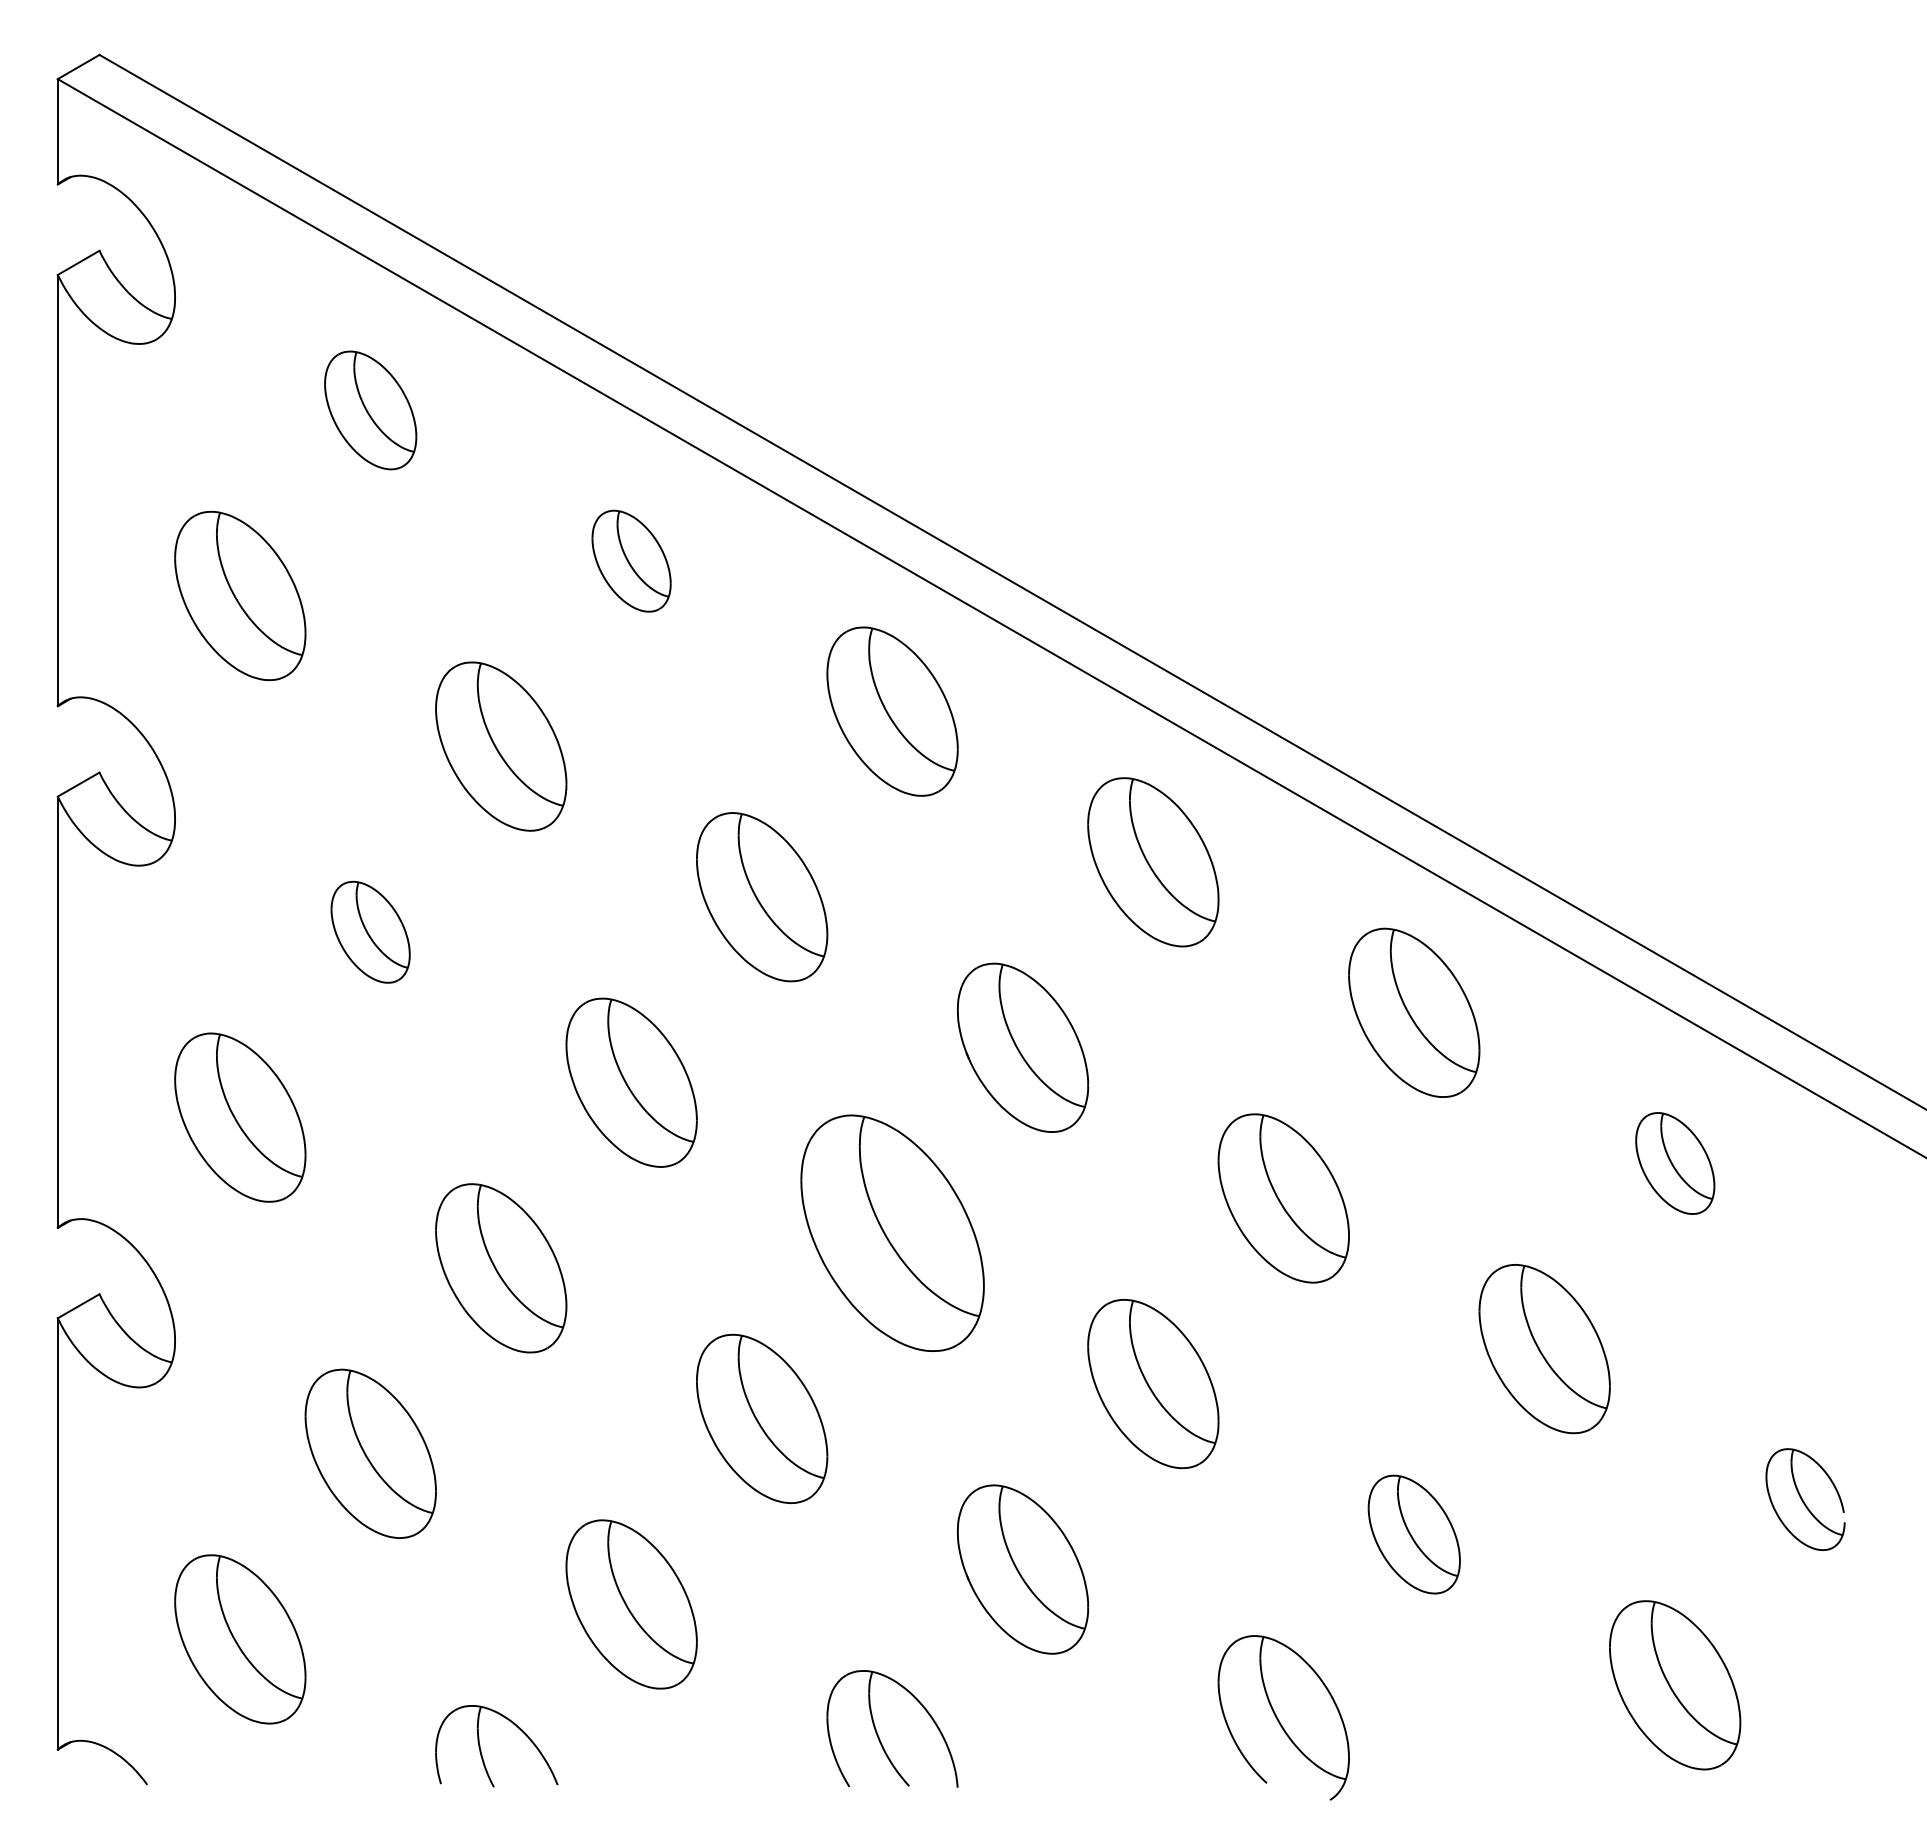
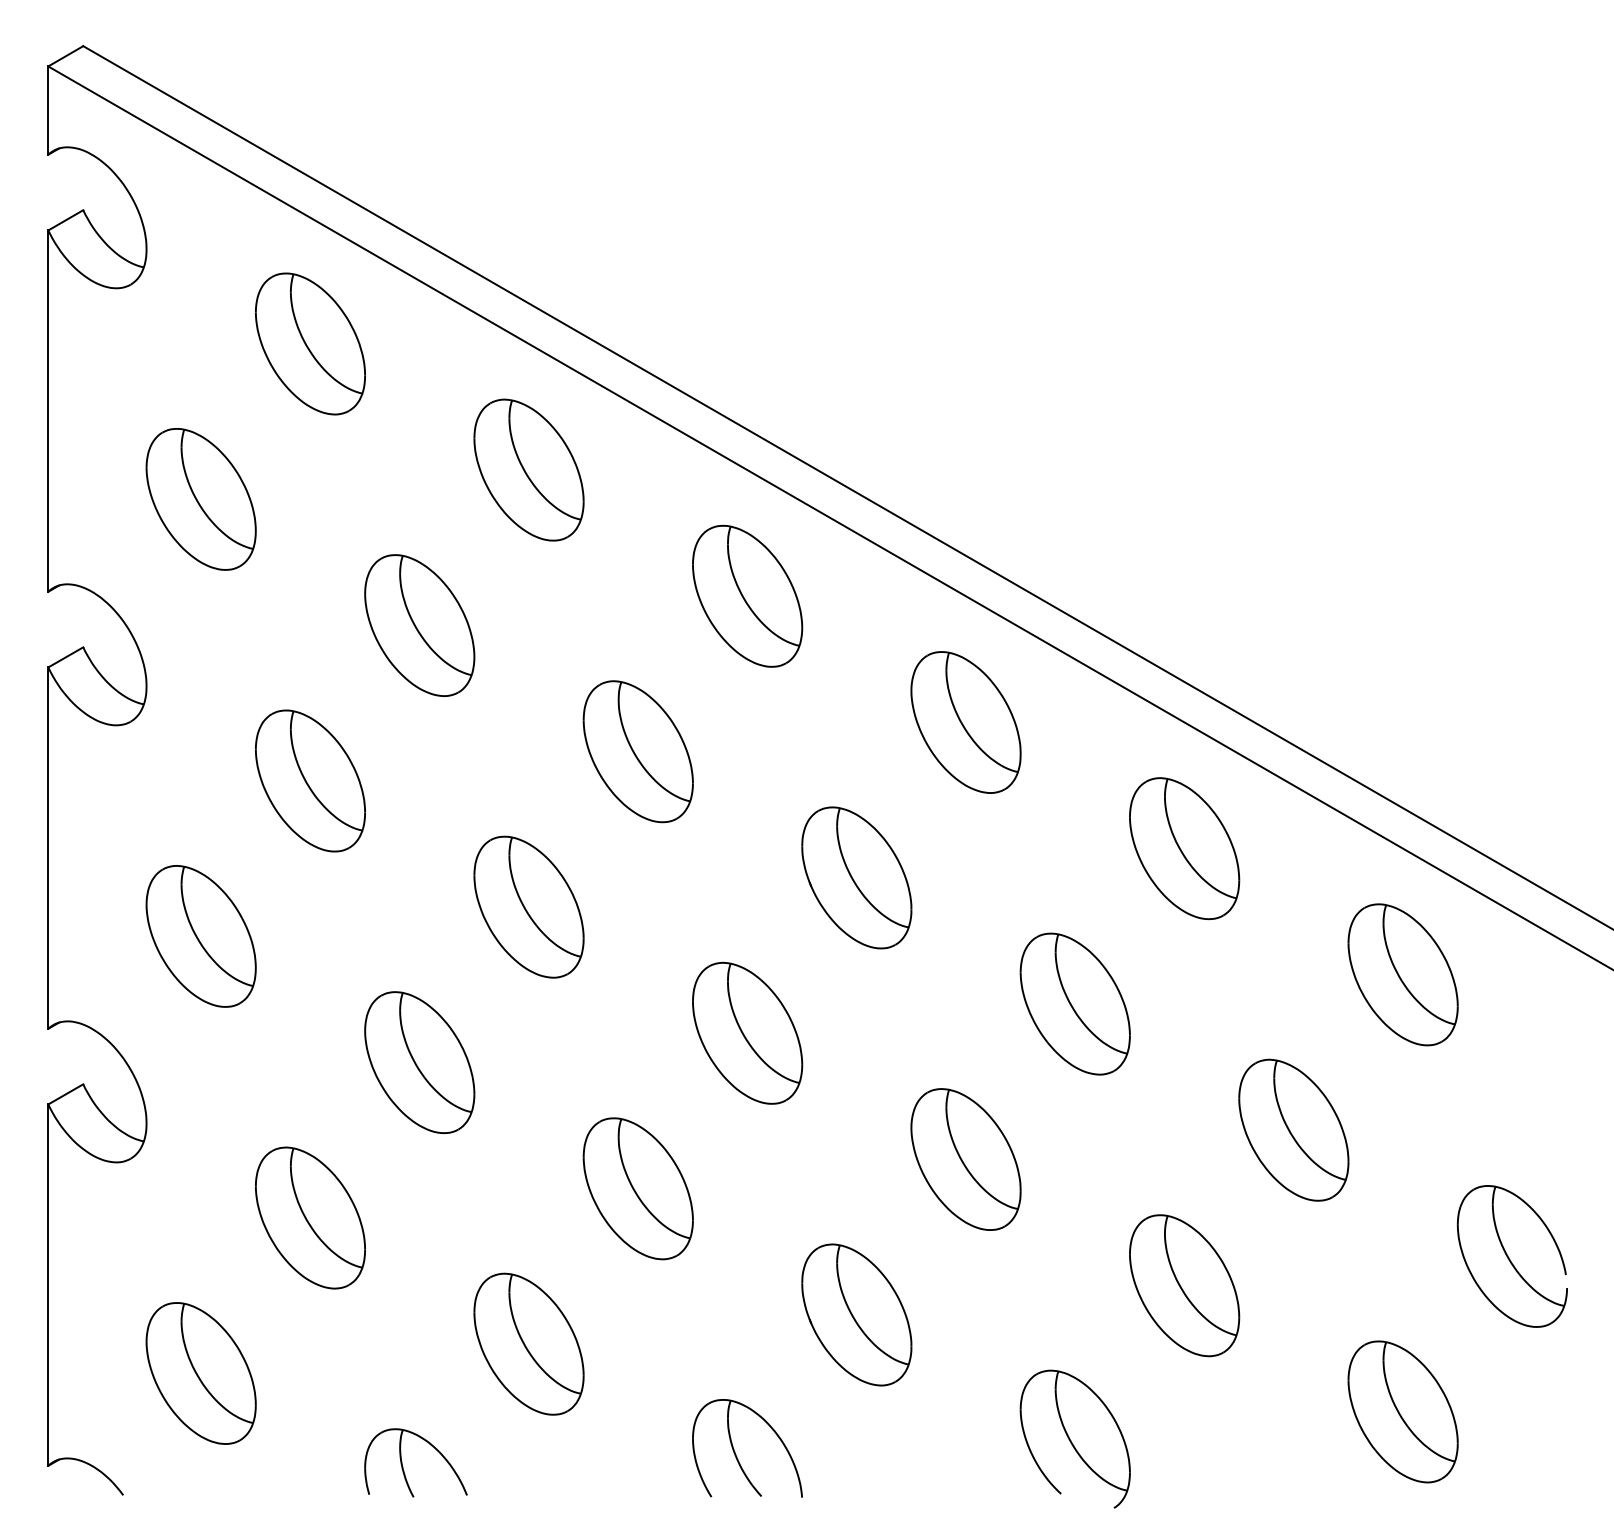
part: (370, 410) -> (310, 344), size x1.43
part: (631, 561) -> (528, 470), size x1.67
part: (370, 932) -> (310, 781), size x1.67
part: (1675, 1163) -> (1403, 974), size x1.67
part: (892, 1233) -> (747, 1033), size x0.71
part: (1805, 1499) -> (1512, 1256), size x1.67
part: (1414, 1534) -> (1184, 1285), size x1.43

